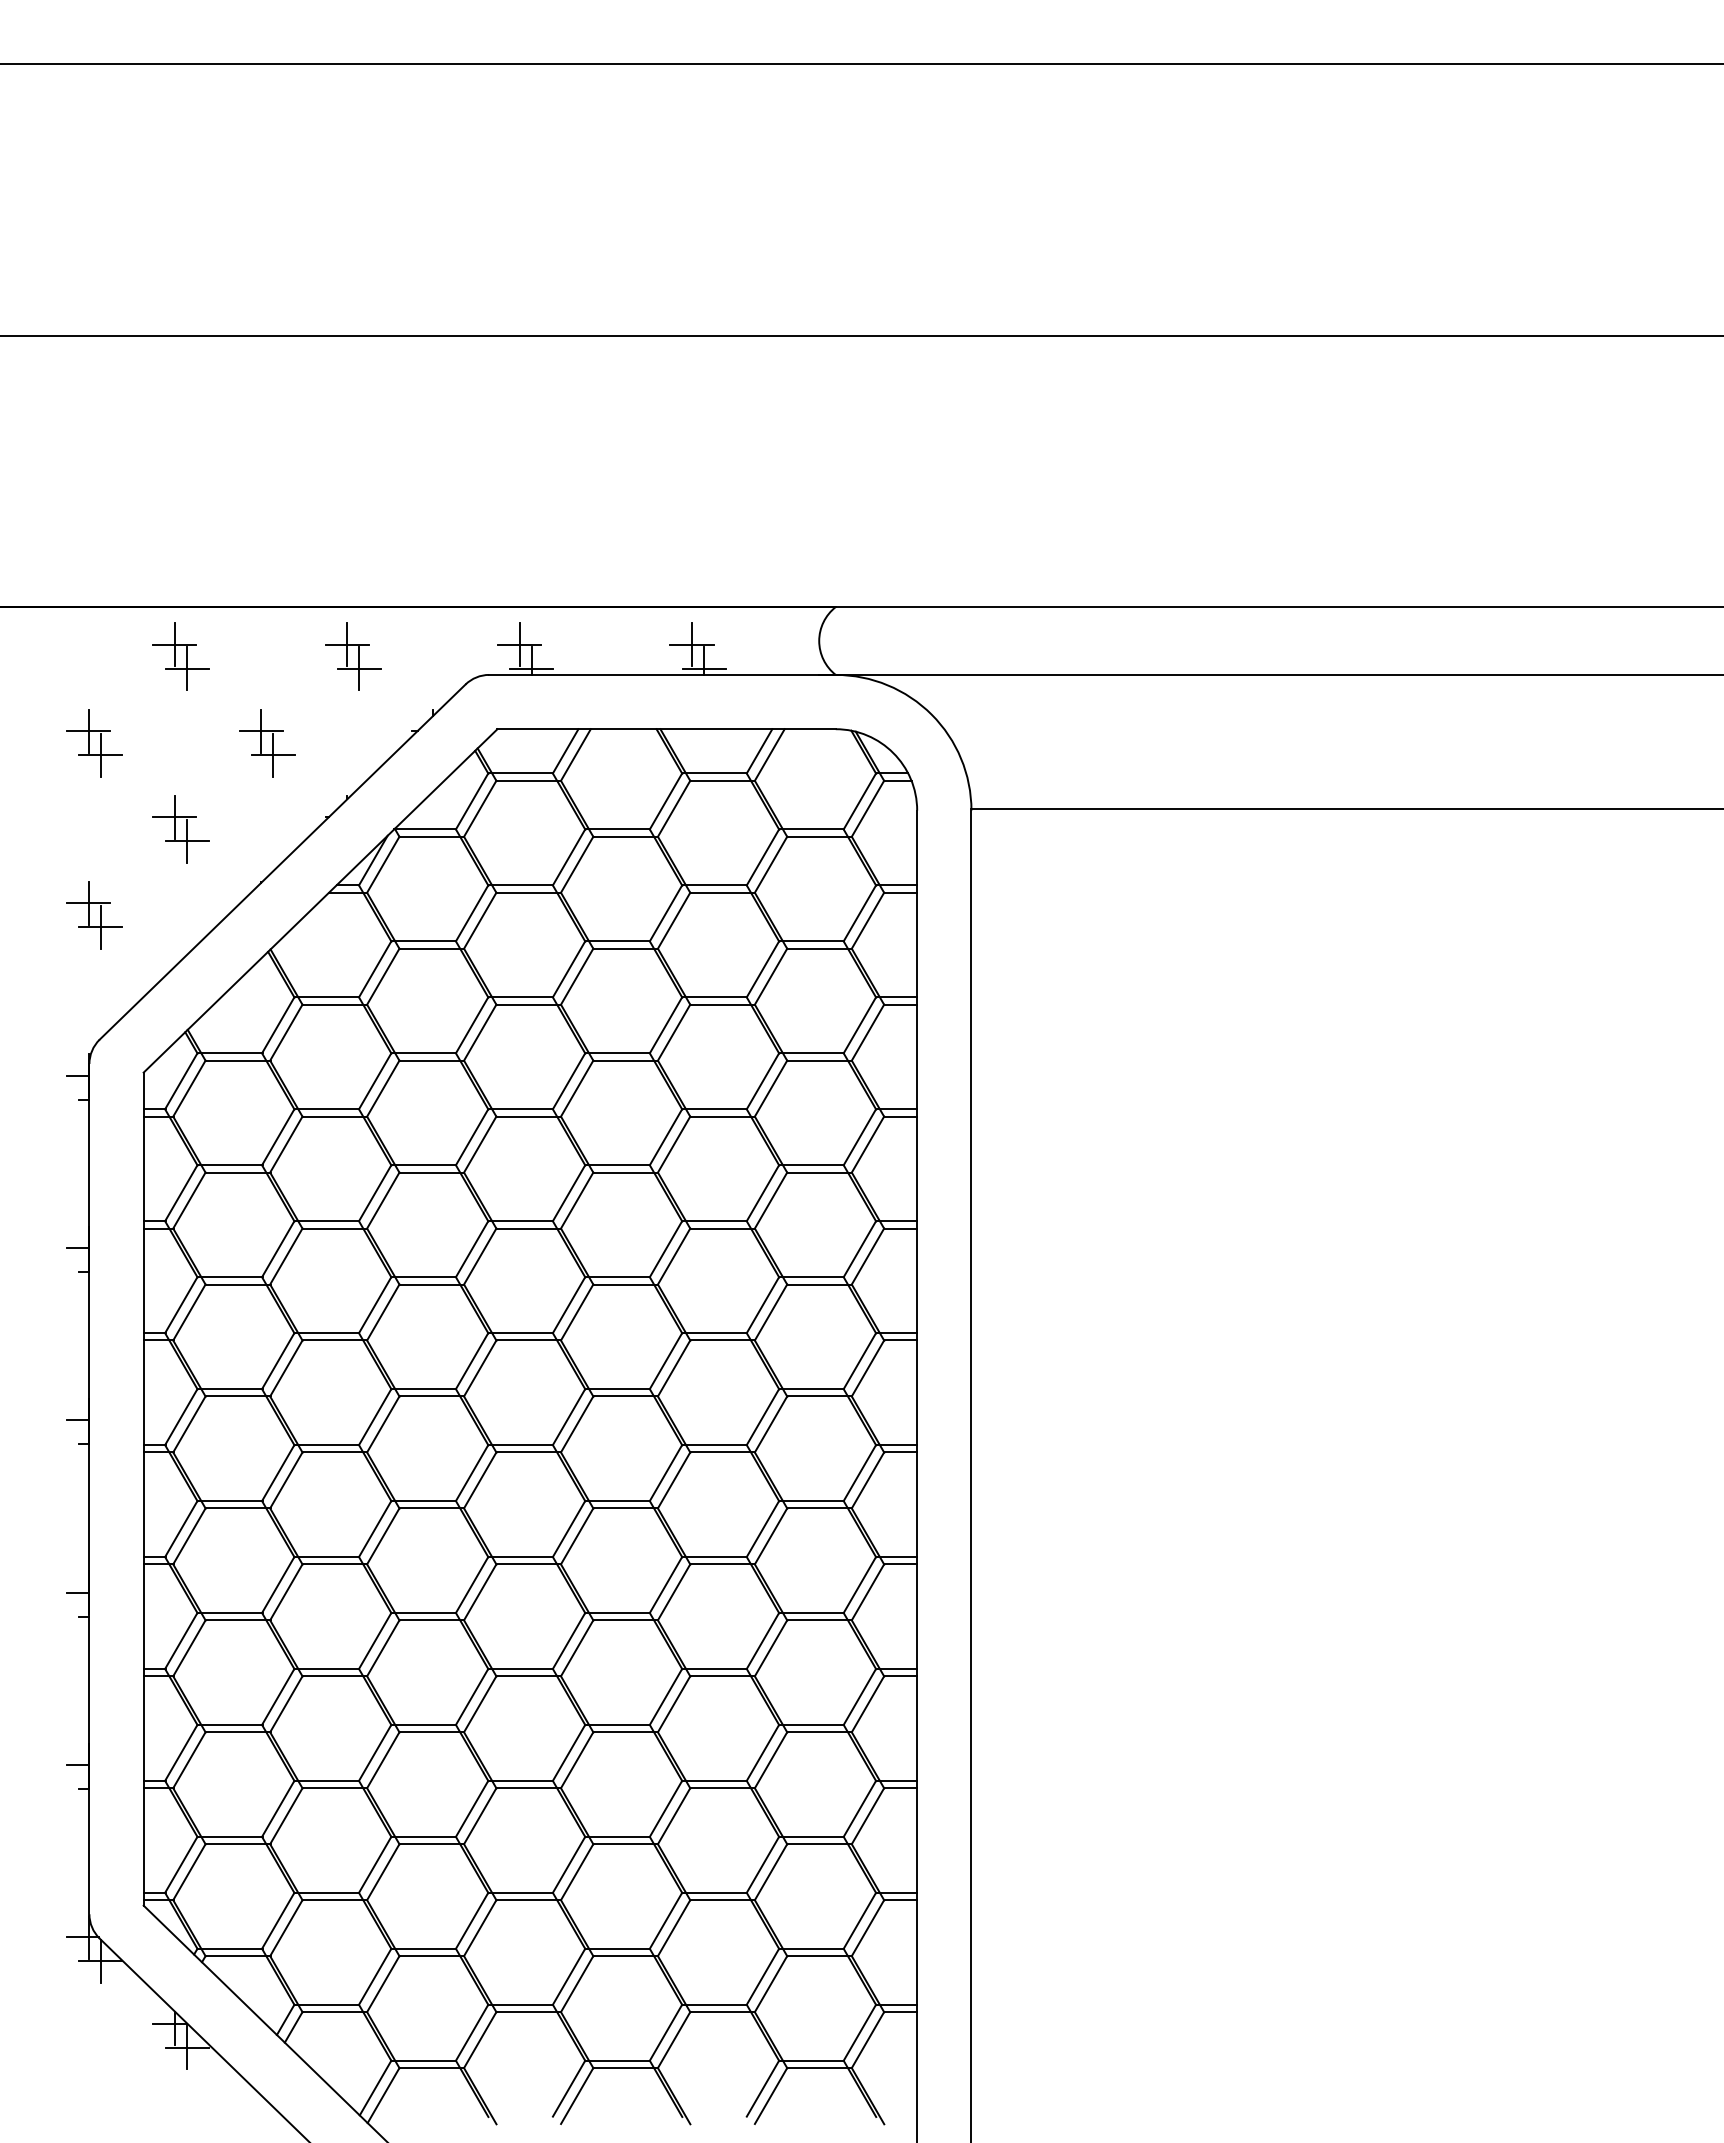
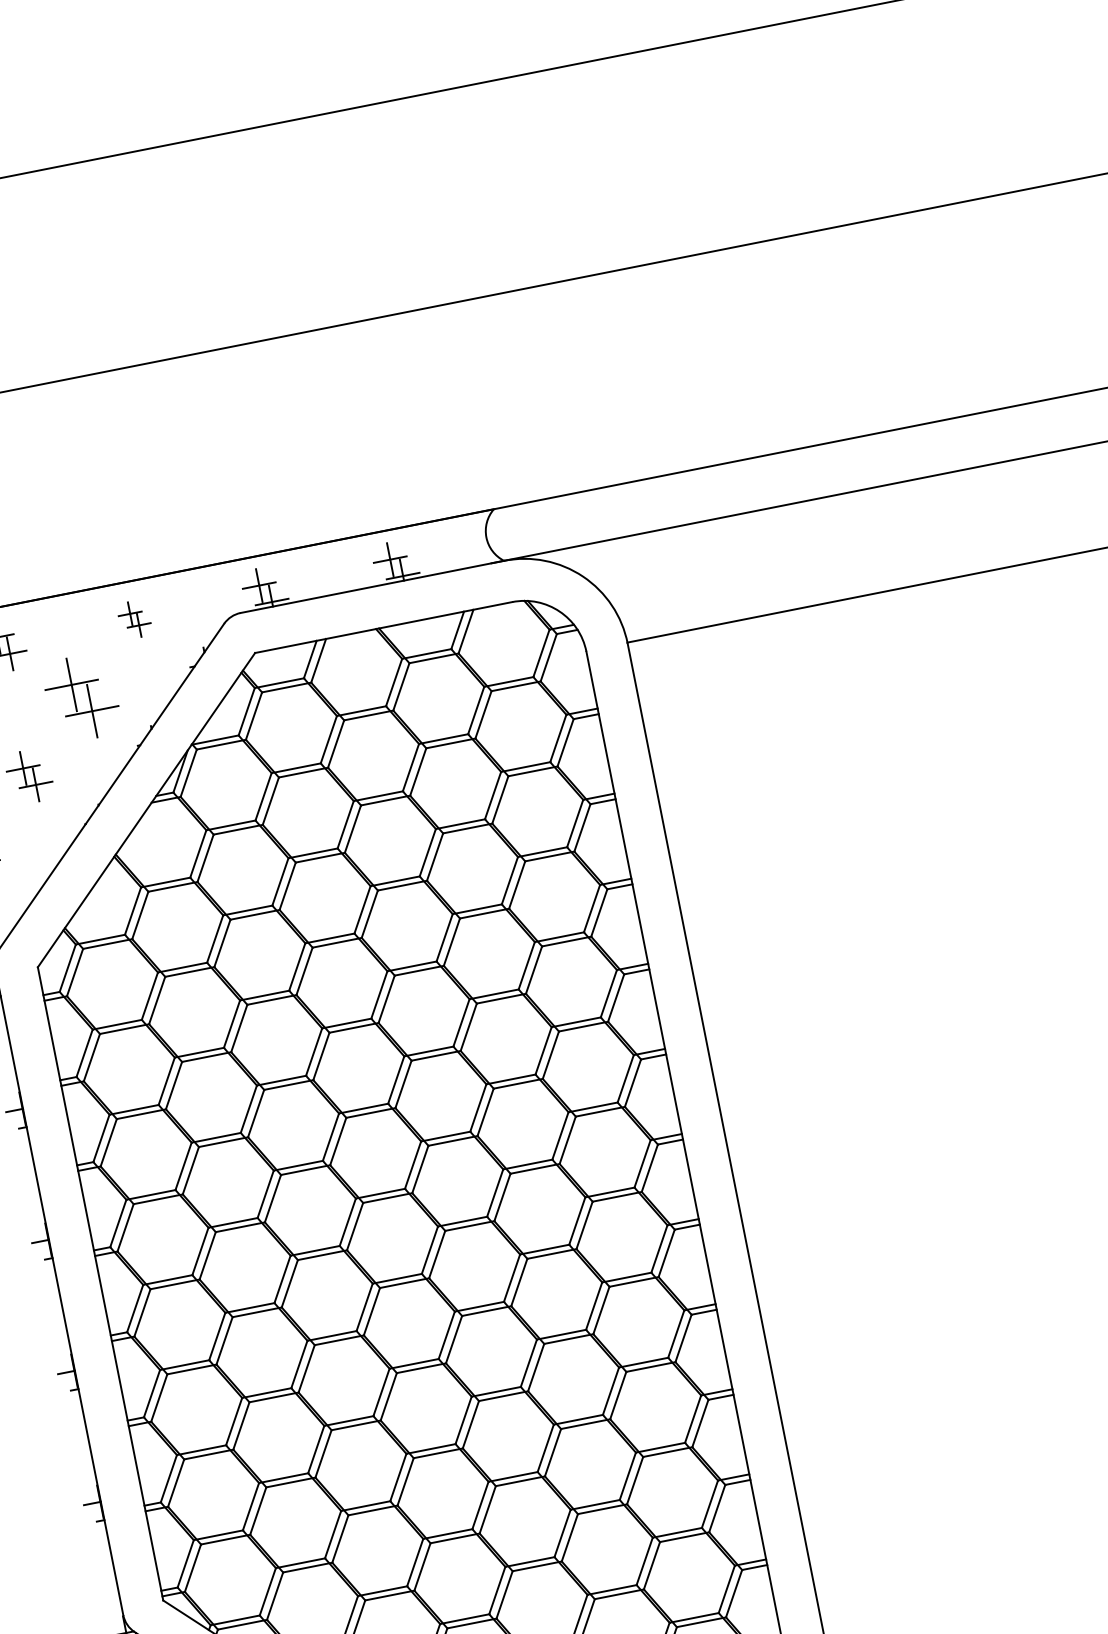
part: (353, 656) -> (134, 619), size x0.7
part: (267, 743) -> (82, 698), size x1.6

